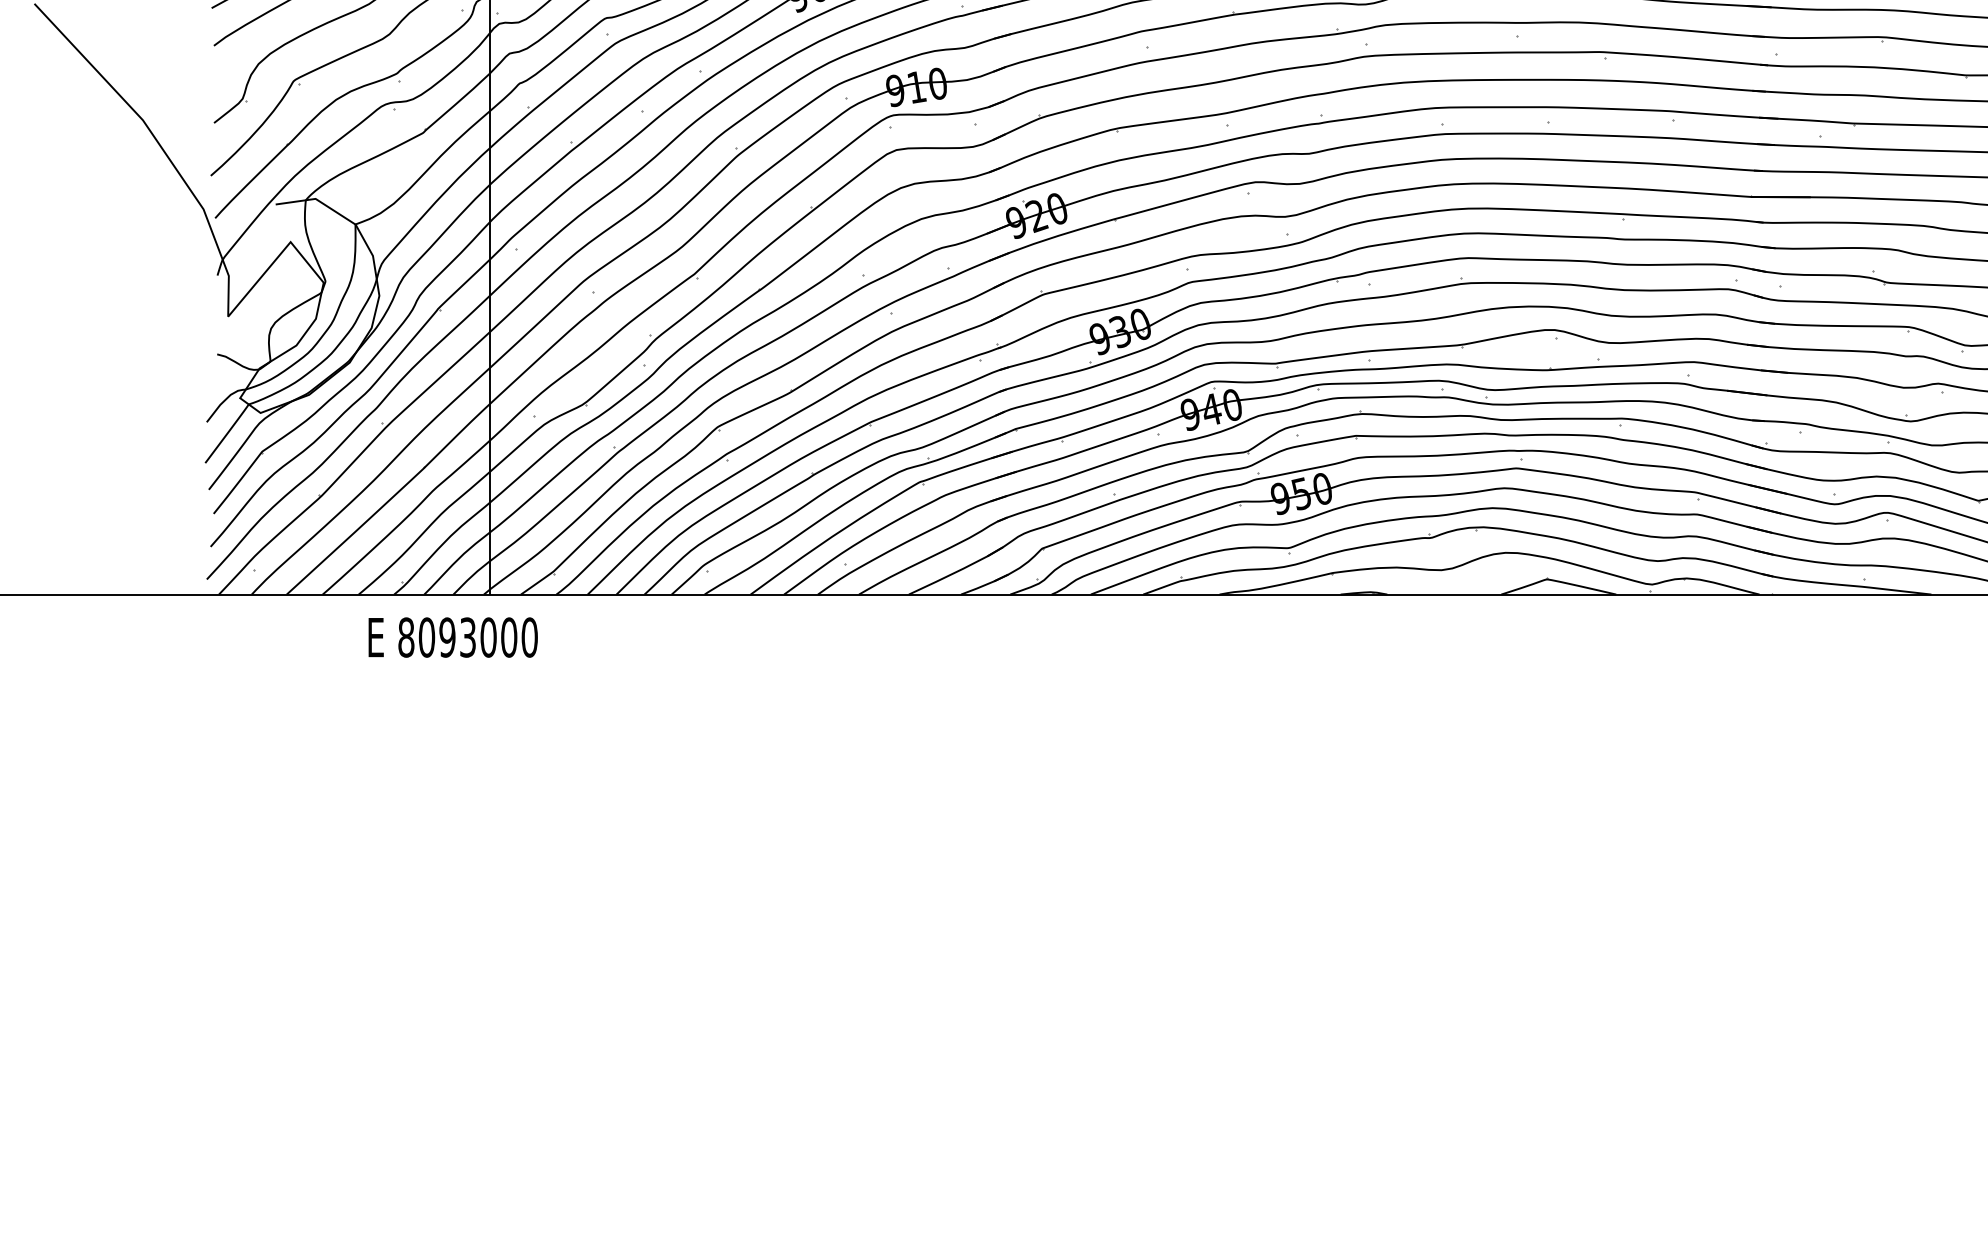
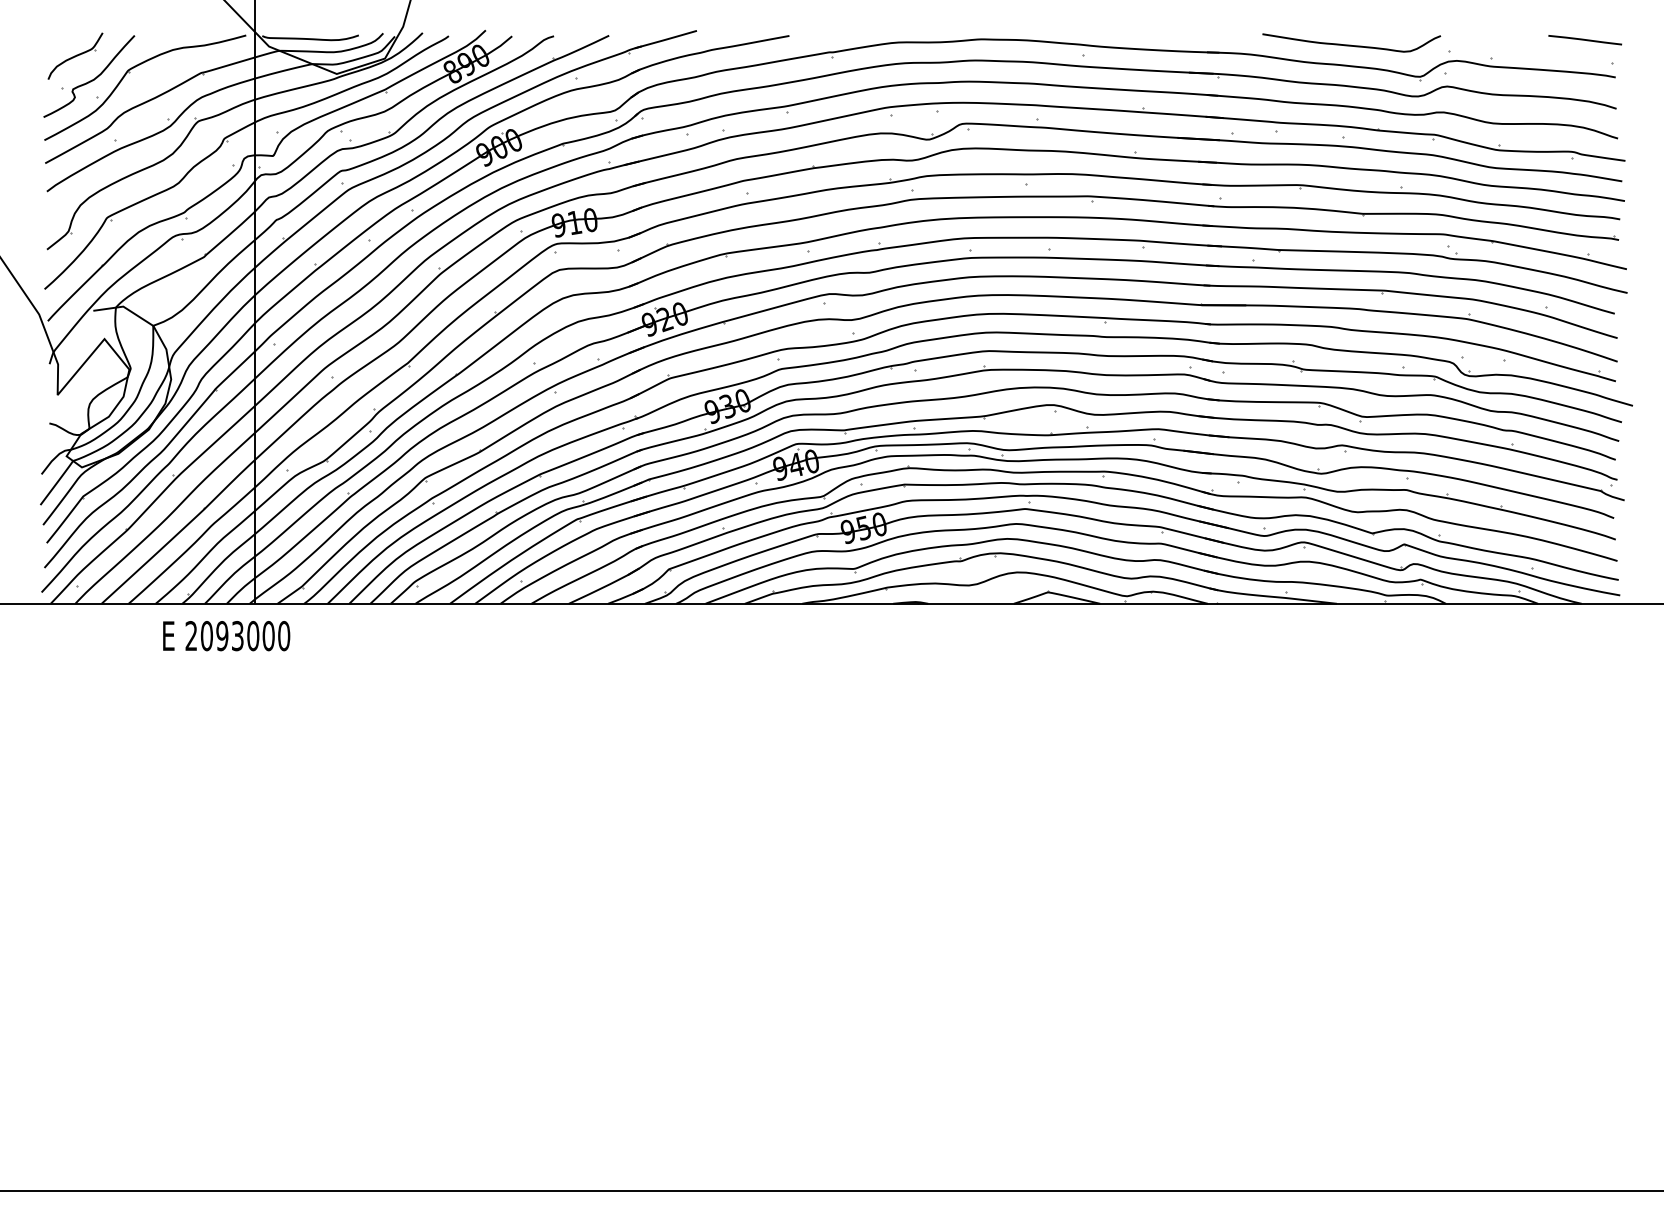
text: (406, 638) -> (191, 636), 8093000 -> 2093000

